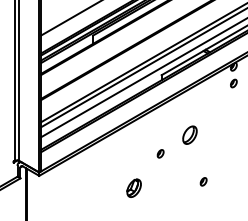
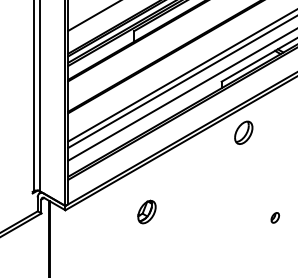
part: (189, 134) -> (243, 131), moved
part: (160, 153) -> (220, 181), removed
part: (133, 187) -> (146, 211), moved

